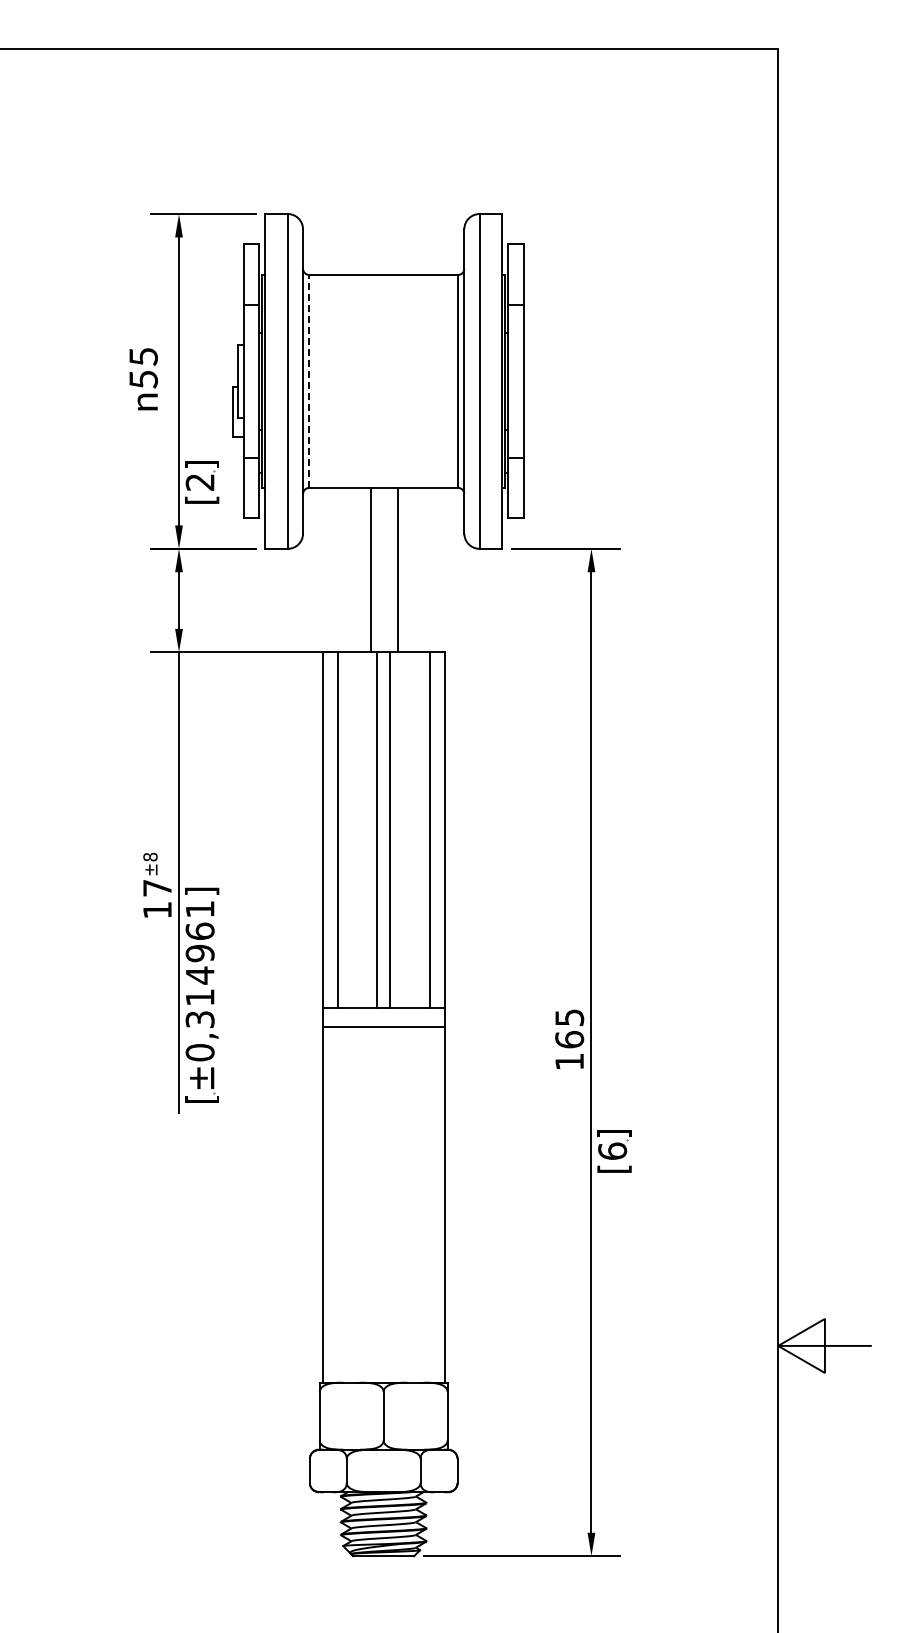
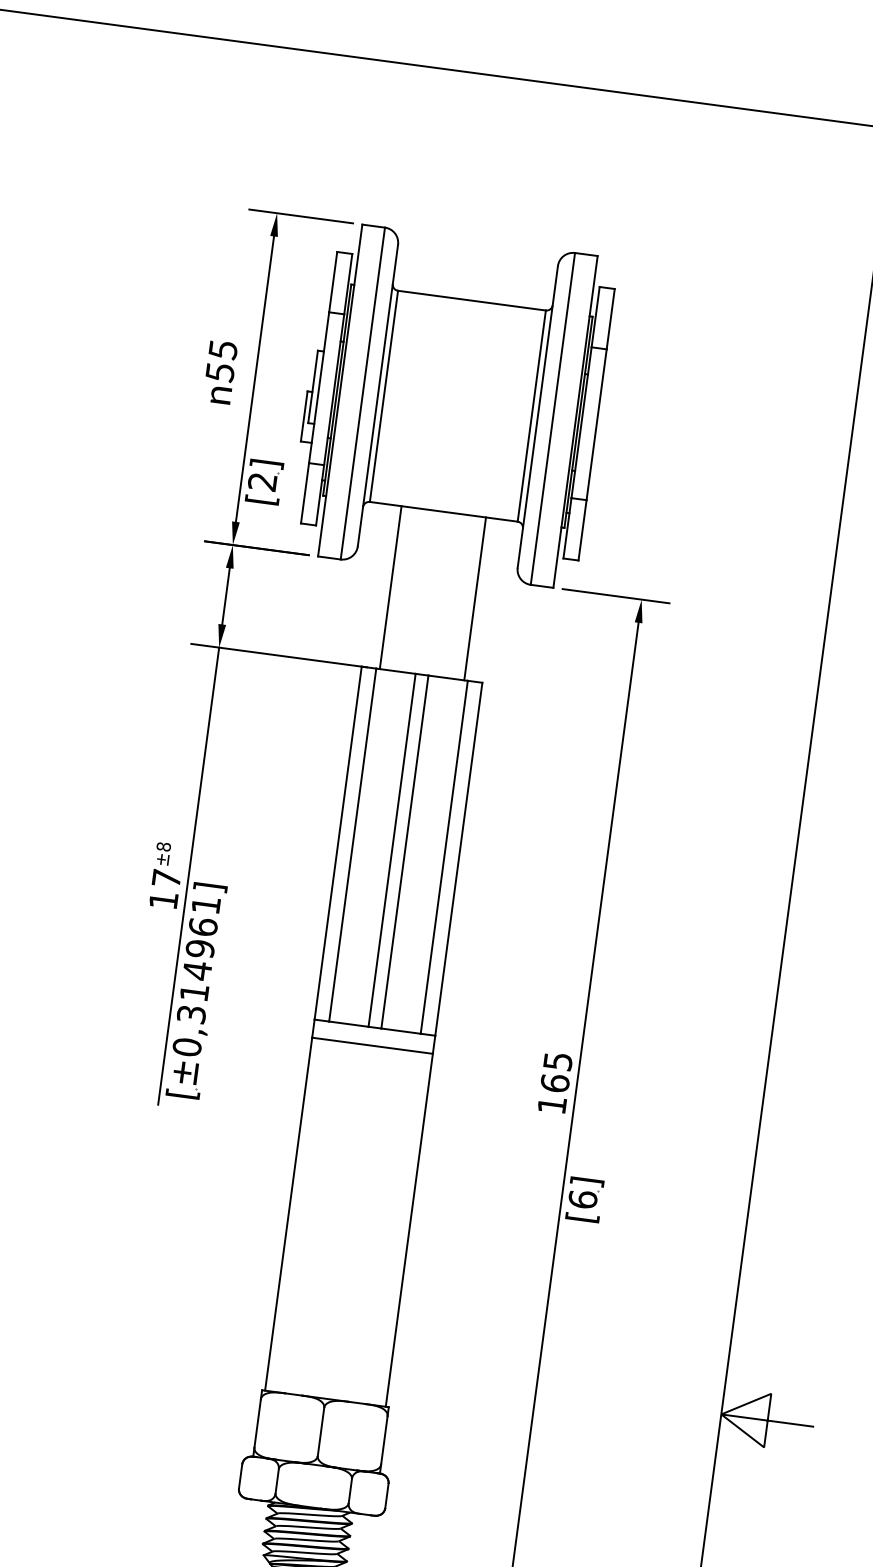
line: (309, 381) -> (384, 396), dashed -> solid
line: (371, 569) -> (391, 587), moved
line: (398, 569) -> (475, 598), moved

